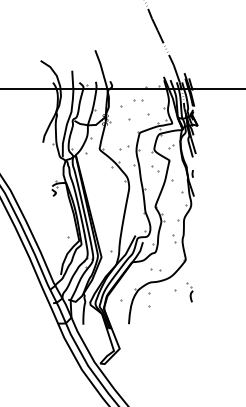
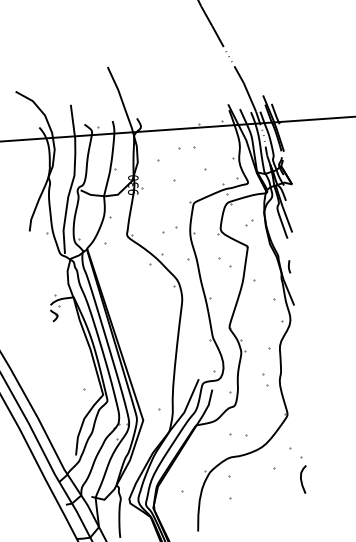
part: (189, 292) -> (297, 470), size x1.43

